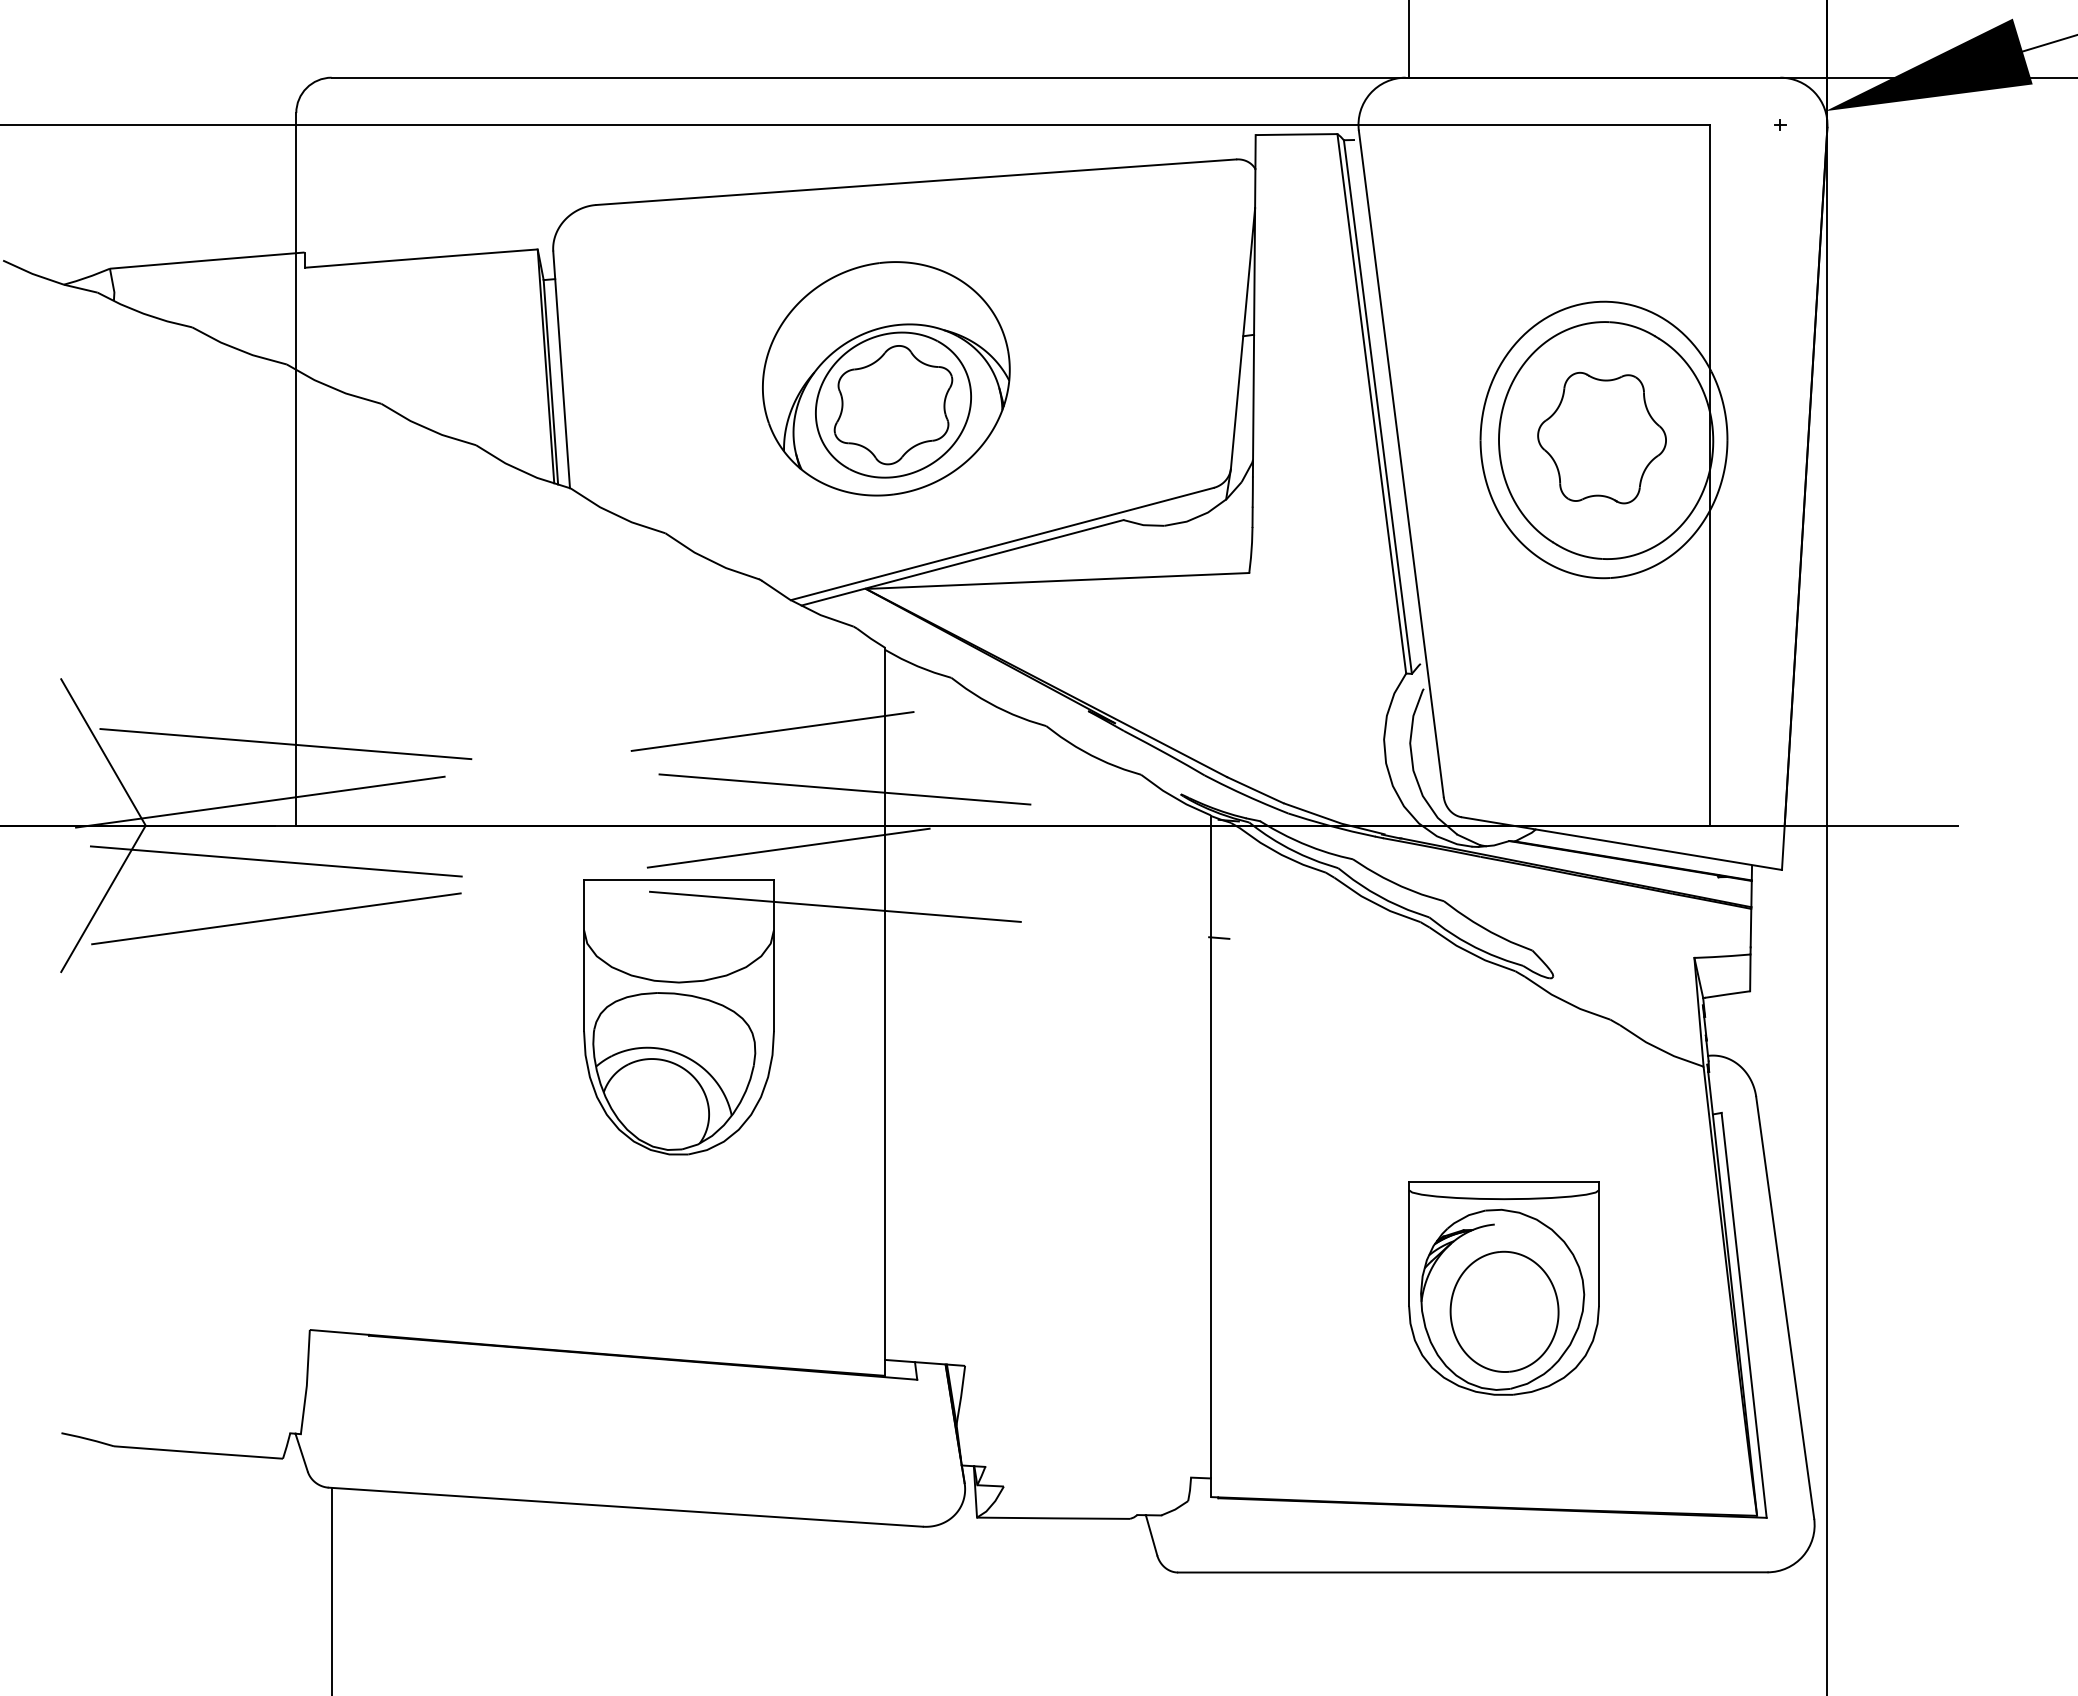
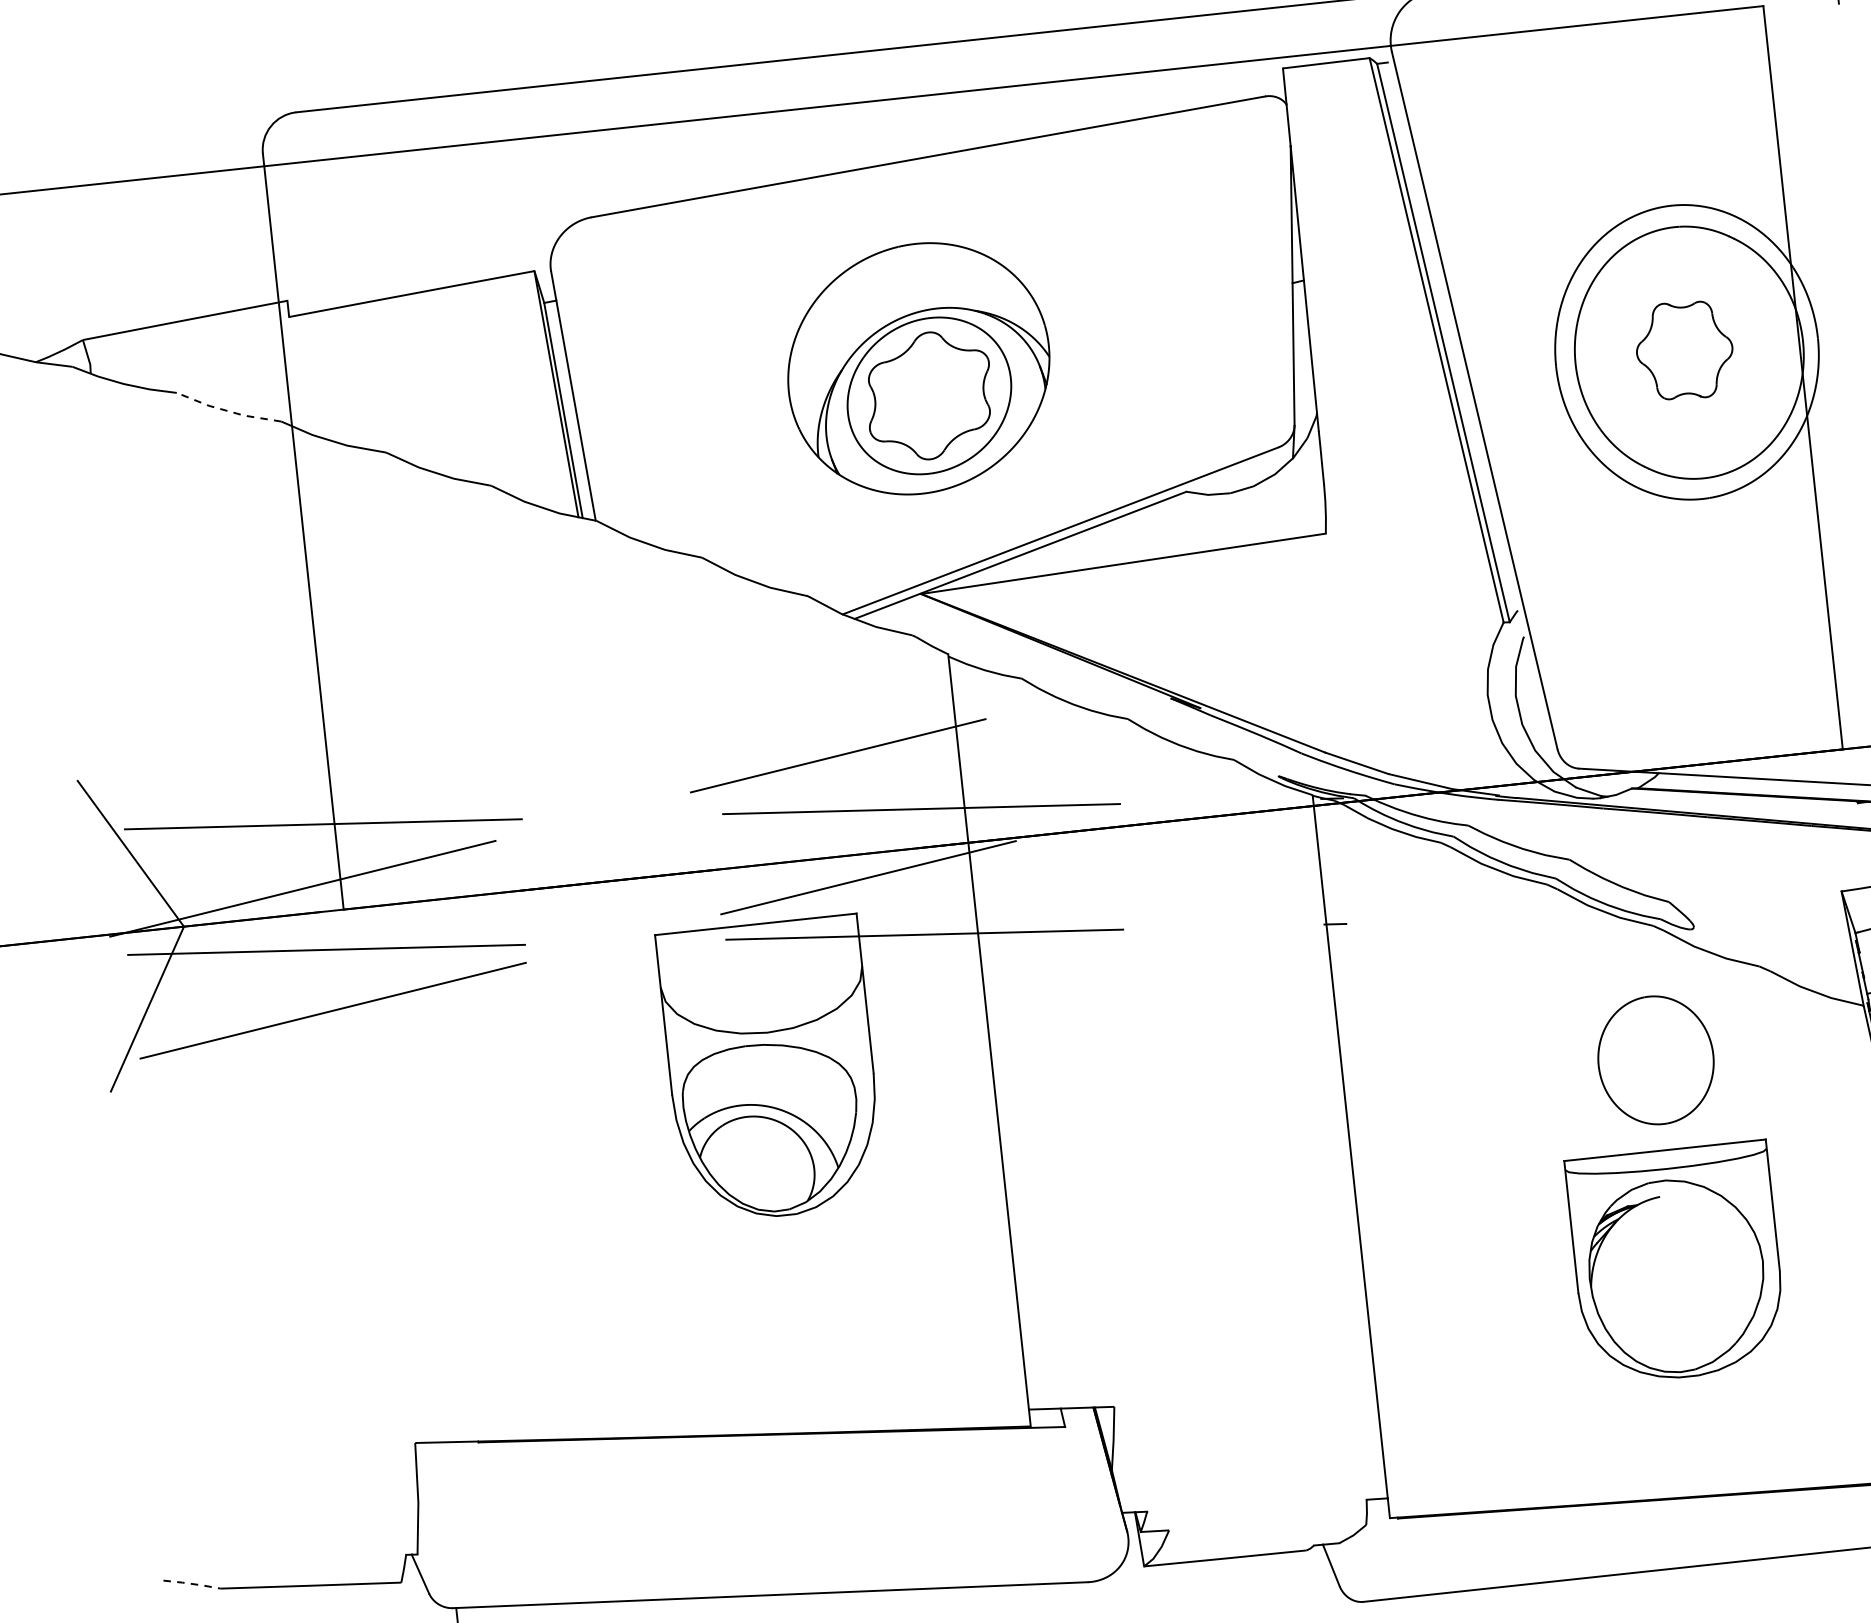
line: (238, 349) -> (228, 411), solid -> dashed
part: (1601, 437) -> (1684, 350), size x0.7
part: (1504, 1311) -> (1655, 1059), moved
line: (88, 1439) -> (192, 1584), solid -> dashed

